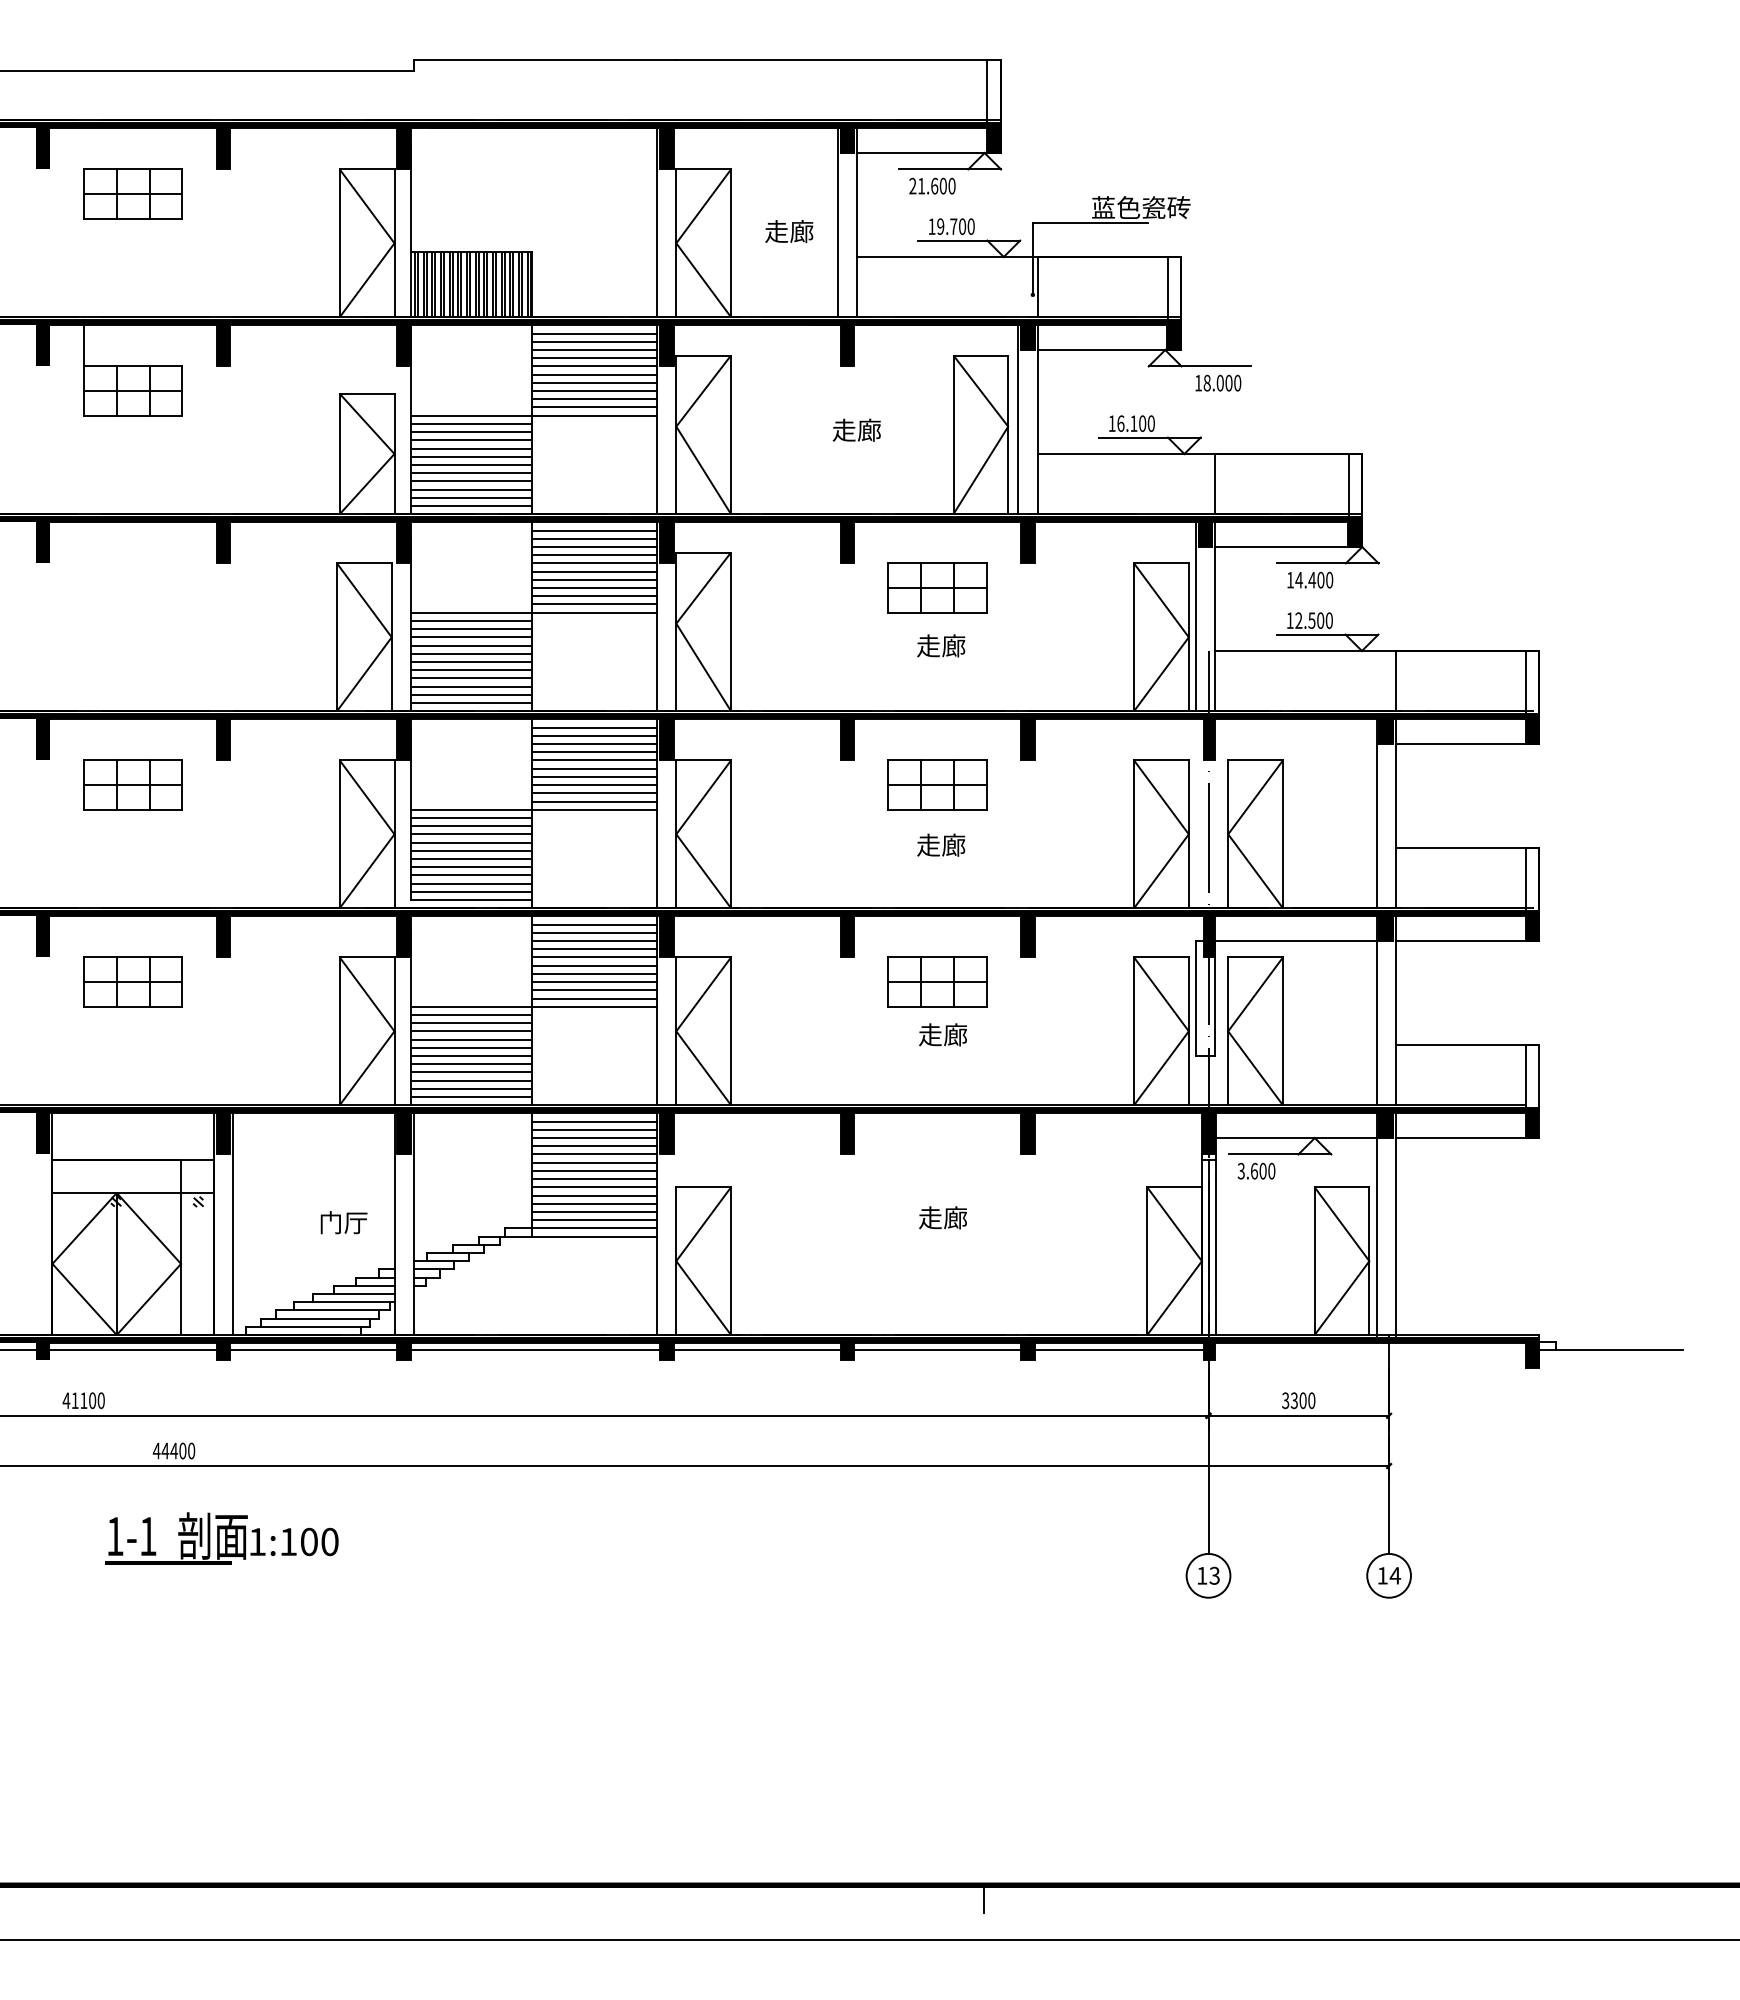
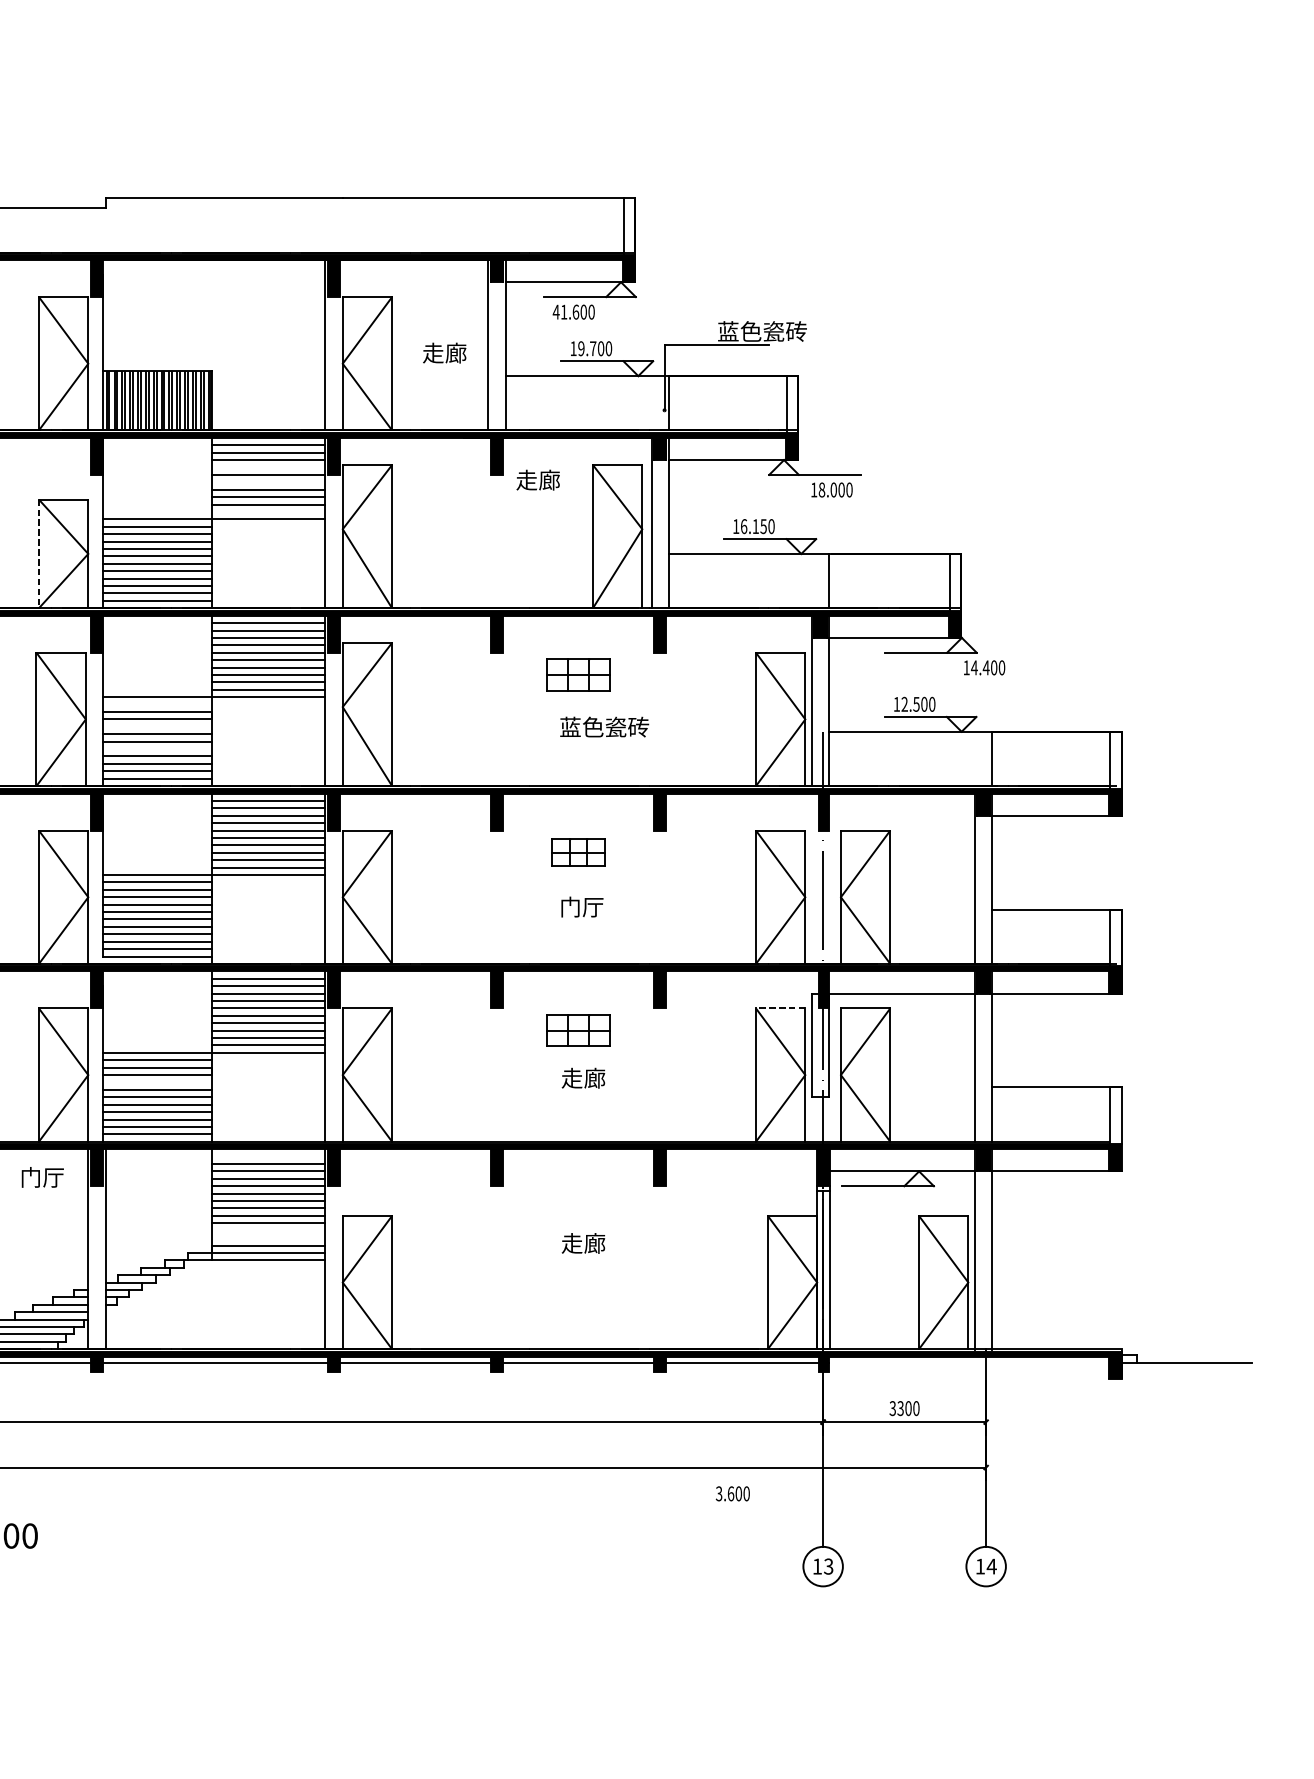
text: (912, 185) -> (555, 311), 21.600 -> 41.600
line: (594, 358) -> (268, 467), removed
line: (594, 374) -> (268, 482), removed
line: (594, 407) -> (268, 511), removed
text: (1142, 423) -> (763, 526), 16.100 -> 16.150
text: (856, 429) -> (537, 479), moved
line: (339, 454) -> (38, 554), solid -> dashed
text: (1310, 579) -> (984, 667), moved
part: (937, 587) -> (578, 674), size x0.7
line: (470, 620) -> (156, 704), removed
line: (470, 645) -> (156, 726), removed
text: (966, 645) -> (604, 726), 走廊 -> 蓝色瓷砖
line: (470, 670) -> (156, 749), removed
part: (937, 784) -> (578, 852), size x0.6
text: (941, 844) -> (582, 906), 走廊 -> 门厅
line: (1160, 957) -> (779, 1008), solid -> dashed
part: (937, 981) -> (578, 1030), size x0.7
line: (470, 1039) -> (156, 1082), removed
line: (594, 1121) -> (268, 1156), removed
text: (1256, 1170) -> (732, 1493), moved
line: (594, 1203) -> (268, 1230), removed
line: (594, 1211) -> (268, 1237), removed
text: (343, 1222) -> (42, 1177), moved

